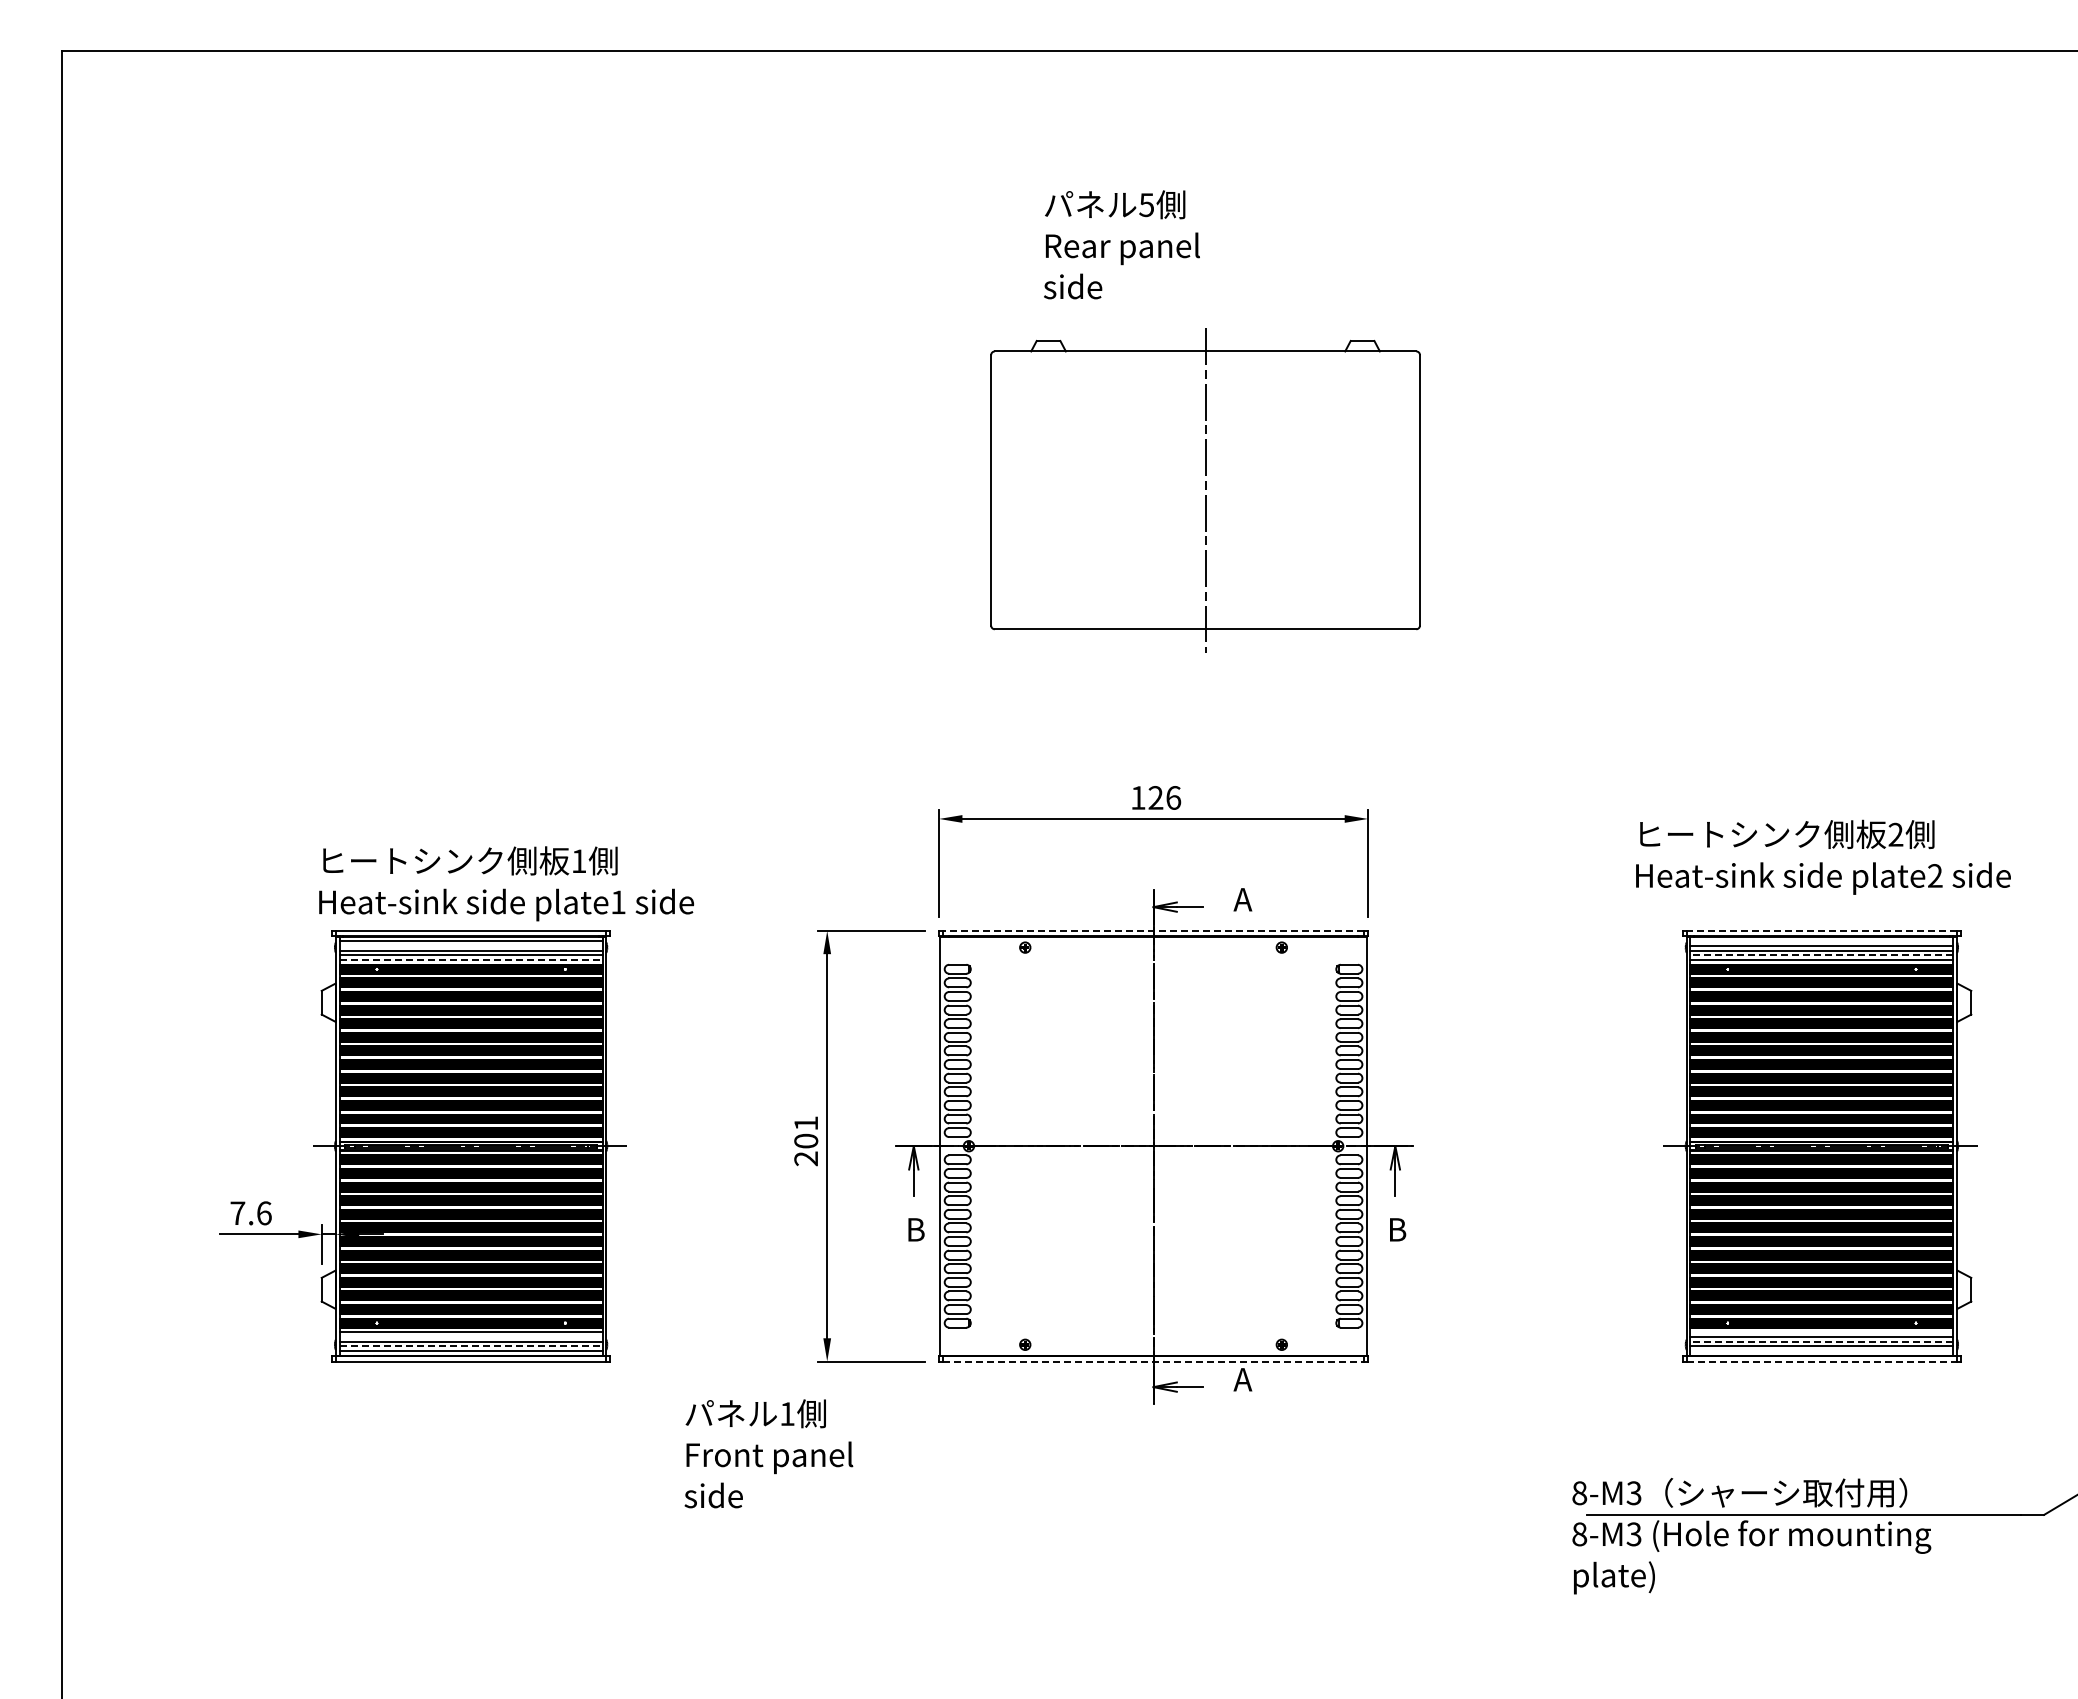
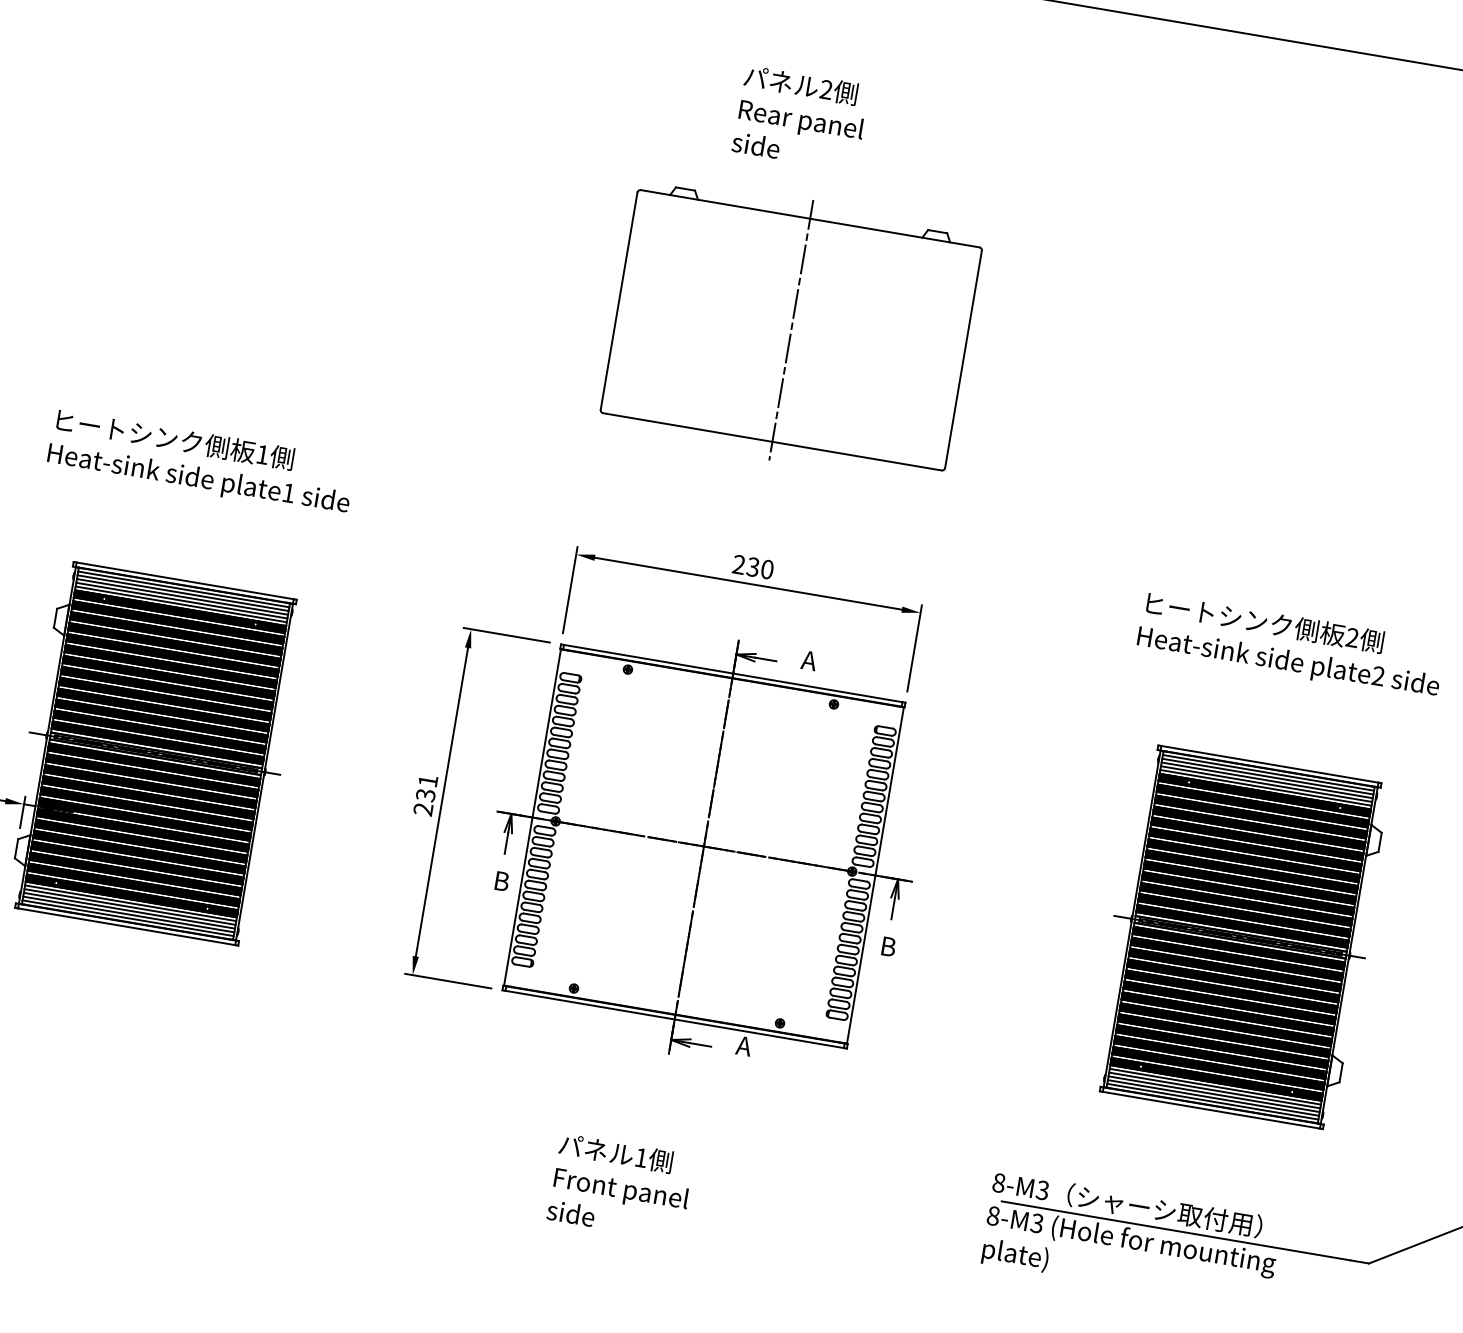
text: (1146, 205) -> (826, 90), 5 -> 2
part: (1205, 490) -> (791, 330), moved
text: (1156, 797) -> (753, 566), 126 -> 230
text: (1823, 856) -> (1291, 645), moved
text: (506, 883) -> (201, 462), moved
line: (1153, 930) -> (733, 673), dashed -> solid
line: (1821, 930) -> (1269, 764), dashed -> solid
line: (1821, 941) -> (1268, 772), added
line: (470, 946) -> (182, 593), added
line: (1821, 955) -> (1266, 784), dashed -> solid
line: (471, 960) -> (181, 604), dashed -> solid
text: (806, 1140) -> (426, 794), 201 -> 231
line: (1821, 1332) -> (1215, 1086), added
line: (470, 1336) -> (129, 906), added
line: (1821, 1341) -> (1213, 1094), dashed -> solid
line: (471, 1346) -> (129, 914), dashed -> solid
line: (1821, 1350) -> (1212, 1101), added
line: (1153, 1361) -> (674, 1019), dashed -> solid
line: (1822, 1361) -> (1211, 1110), dashed -> solid
text: (768, 1453) -> (620, 1186), moved

